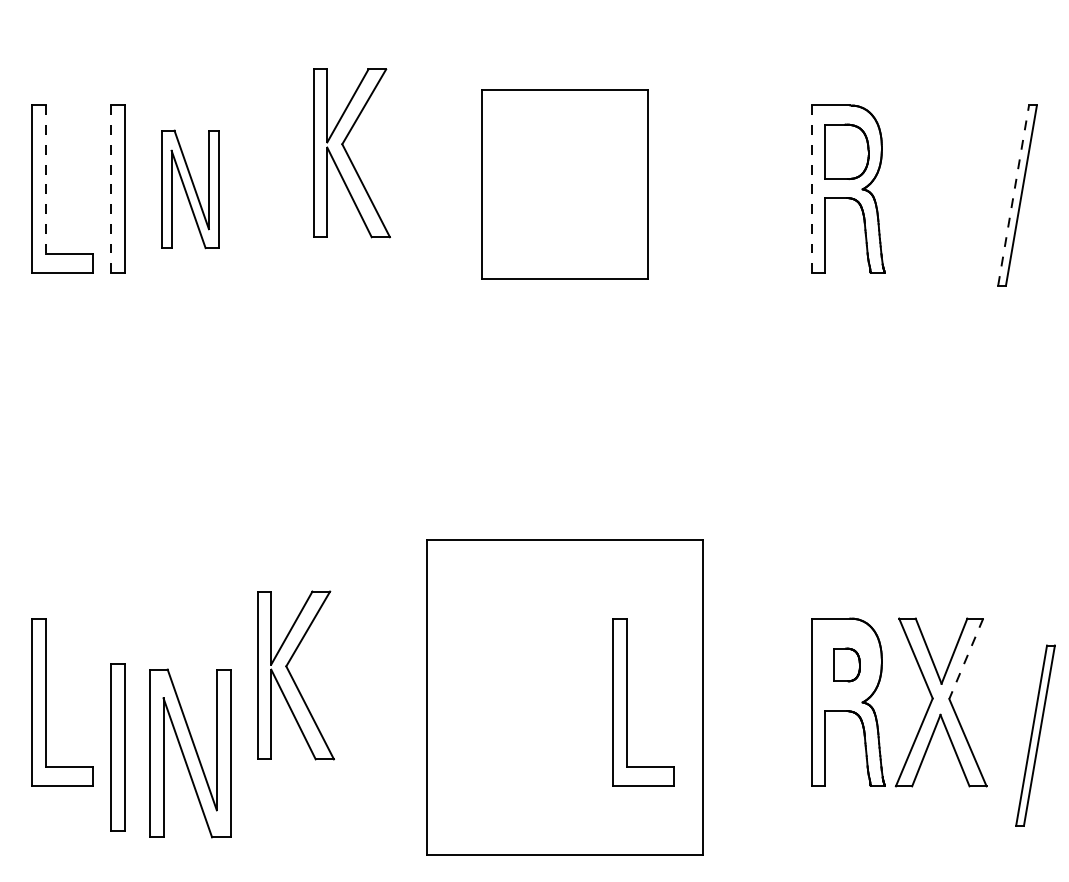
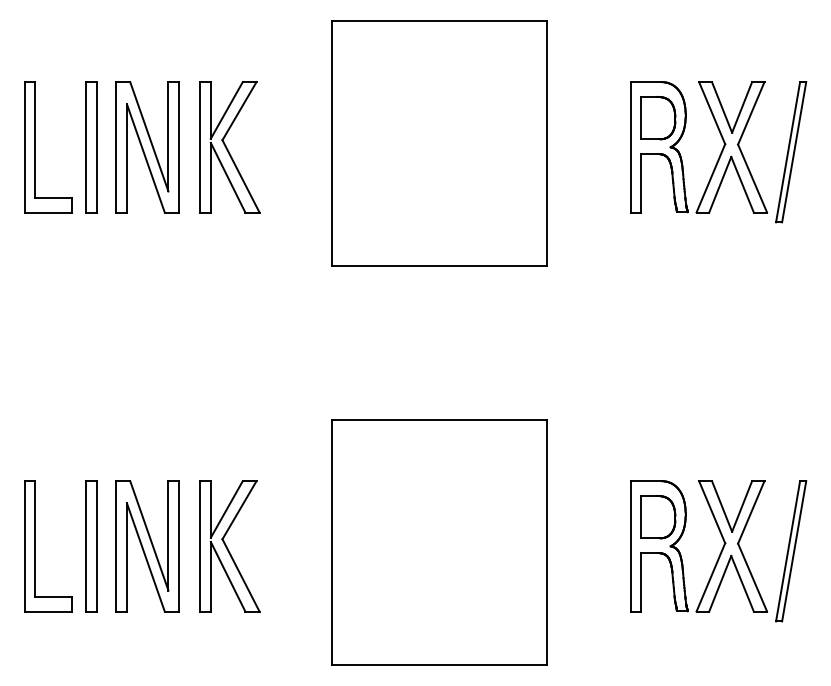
part: (351, 153) -> (229, 147), moved
line: (45, 180) -> (35, 140), dashed -> solid
part: (564, 184) -> (438, 143), size x1.67
line: (110, 189) -> (85, 147), dashed -> solid
part: (190, 189) -> (147, 147), size x1.43
line: (811, 189) -> (630, 147), dashed -> solid
part: (940, 189) -> (731, 147), added
line: (1013, 195) -> (788, 152), dashed -> solid
line: (966, 658) -> (751, 512), dashed -> solid
part: (846, 664) -> (658, 516), size x1.67
part: (295, 675) -> (229, 546), moved
part: (627, 702) -> (487, 546), removed
part: (1035, 735) -> (791, 551), moved
part: (117, 747) -> (91, 546), moved
part: (190, 753) -> (147, 546), moved

